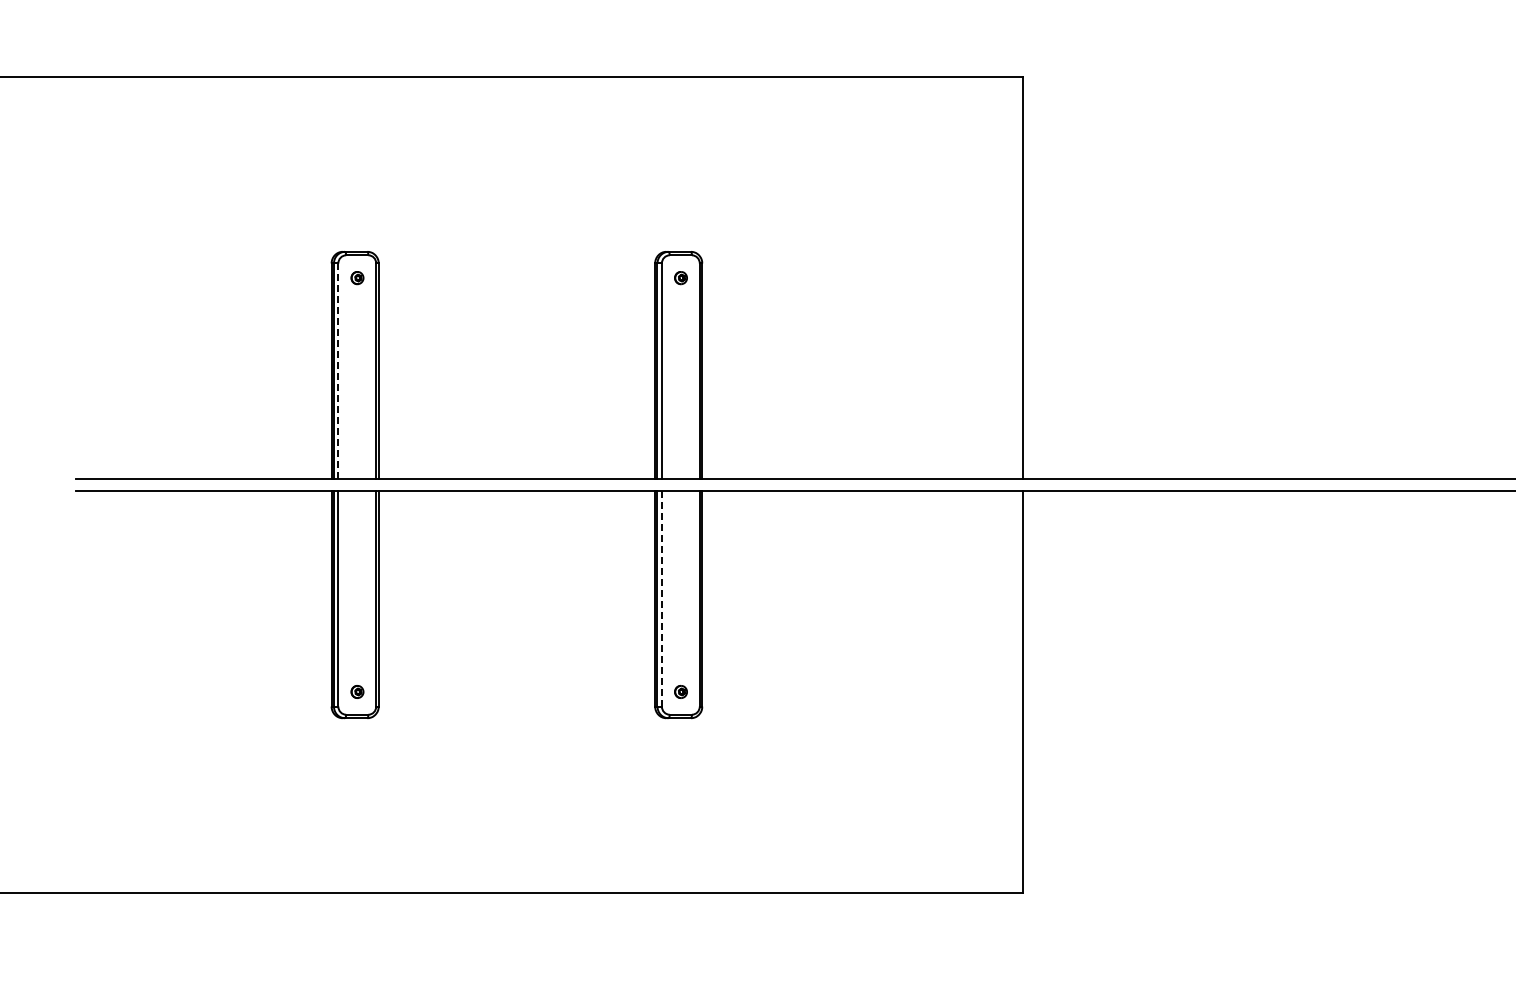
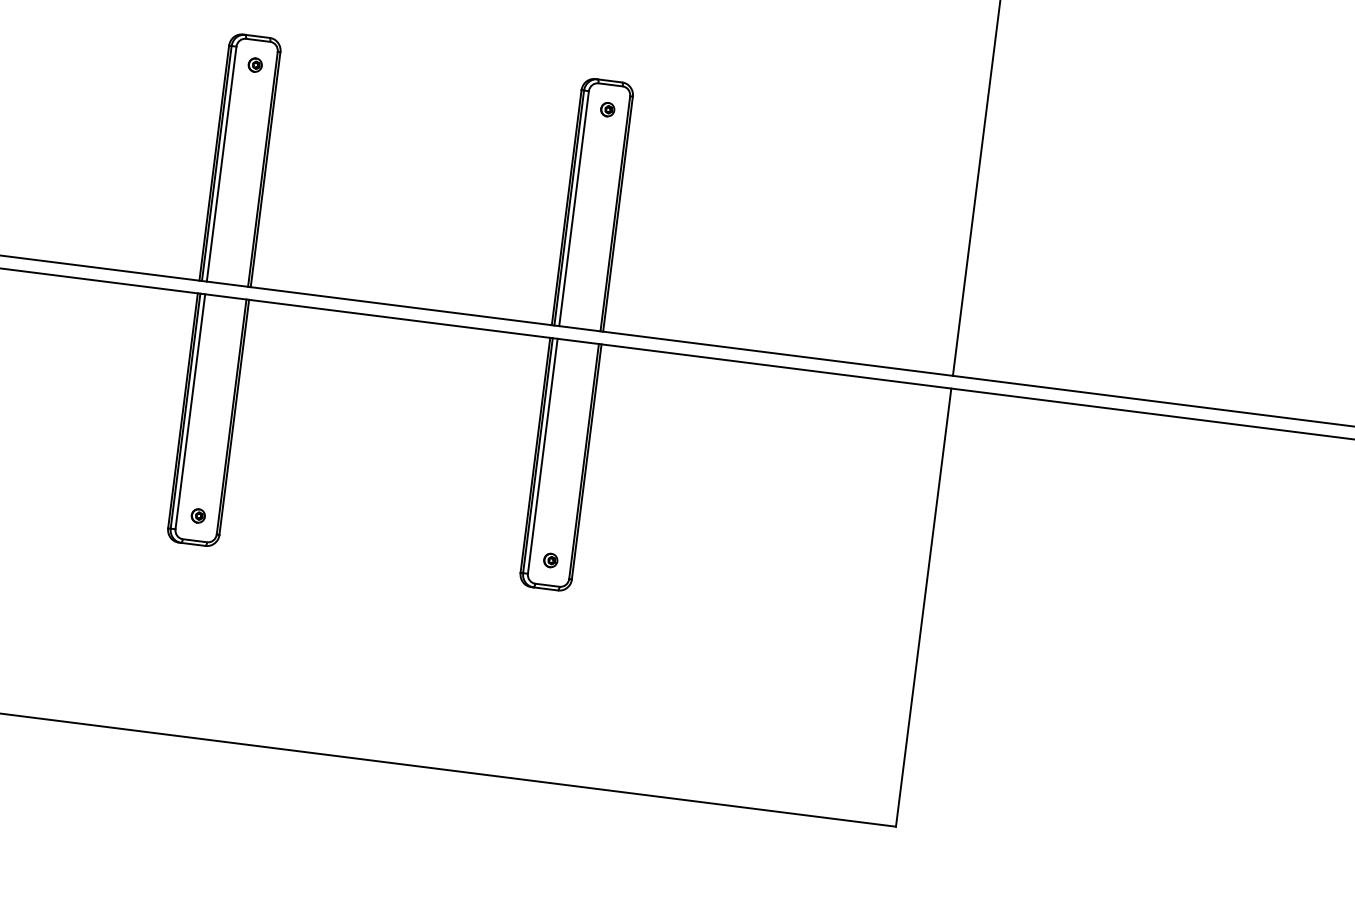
line: (338, 371) -> (221, 164), dashed -> solid
line: (661, 598) -> (542, 456), dashed -> solid

